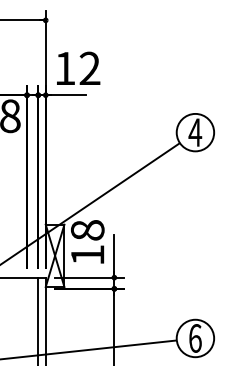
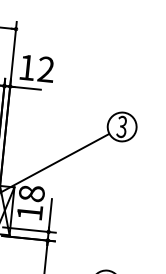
text: (195, 132) -> (122, 126), 4 -> 3

